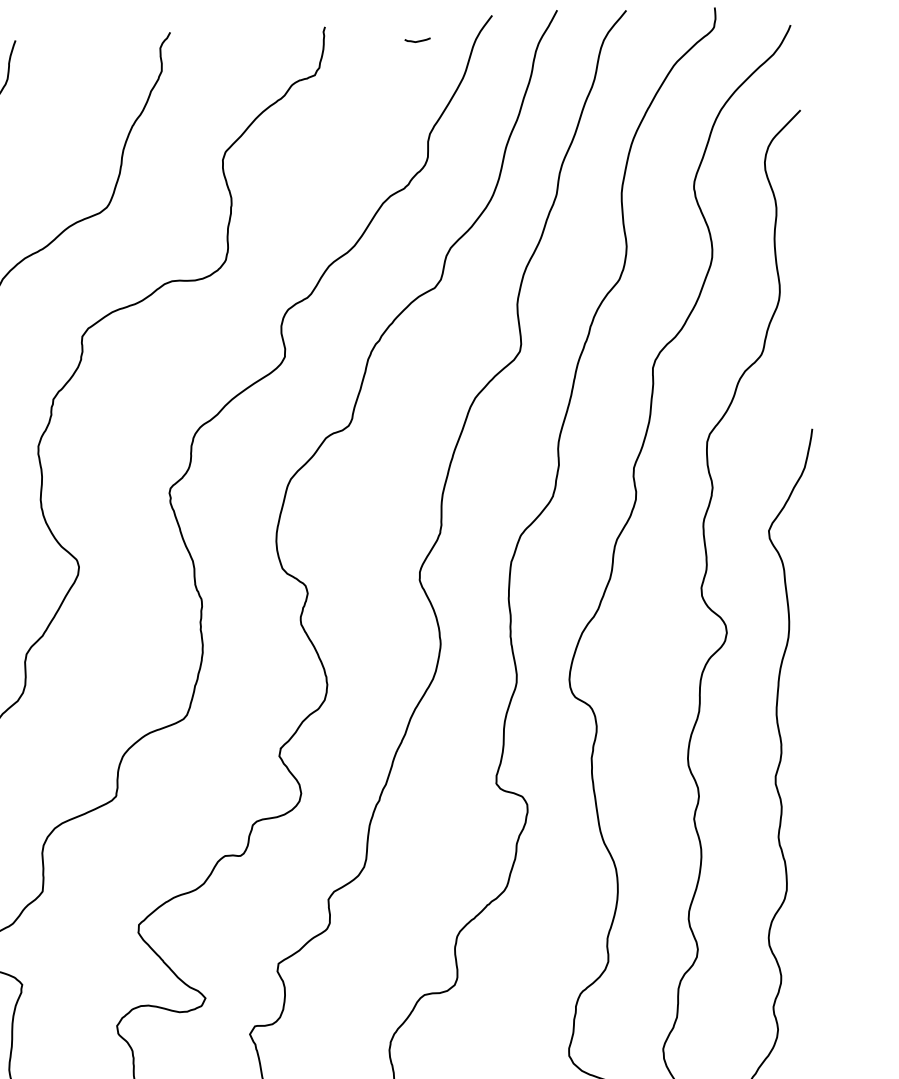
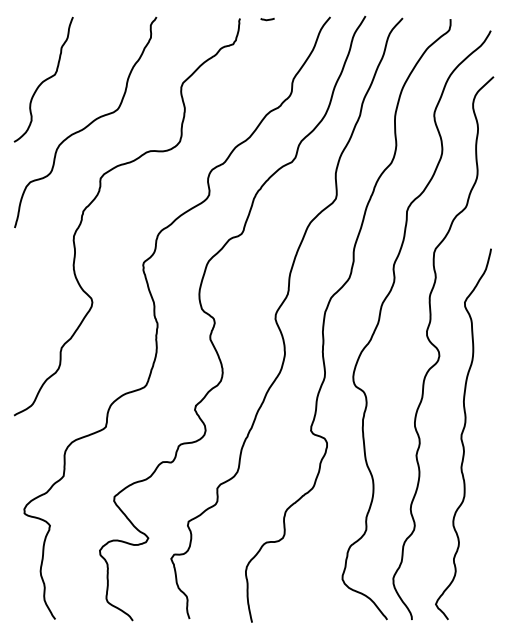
curve: (417, 40) -> (267, 19), moved

